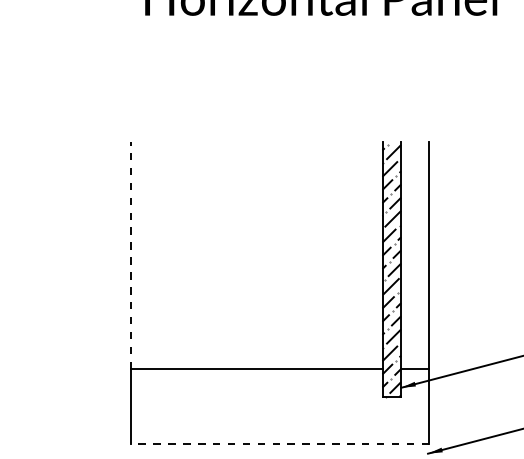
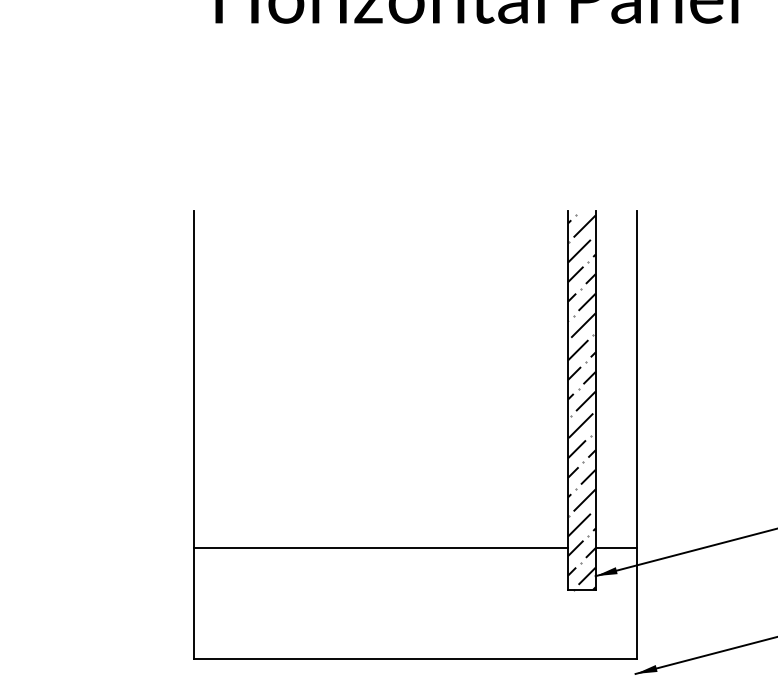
line: (130, 255) -> (193, 379), dashed -> solid
line: (279, 443) -> (414, 658), dashed -> solid

